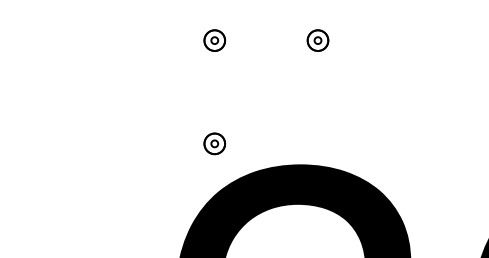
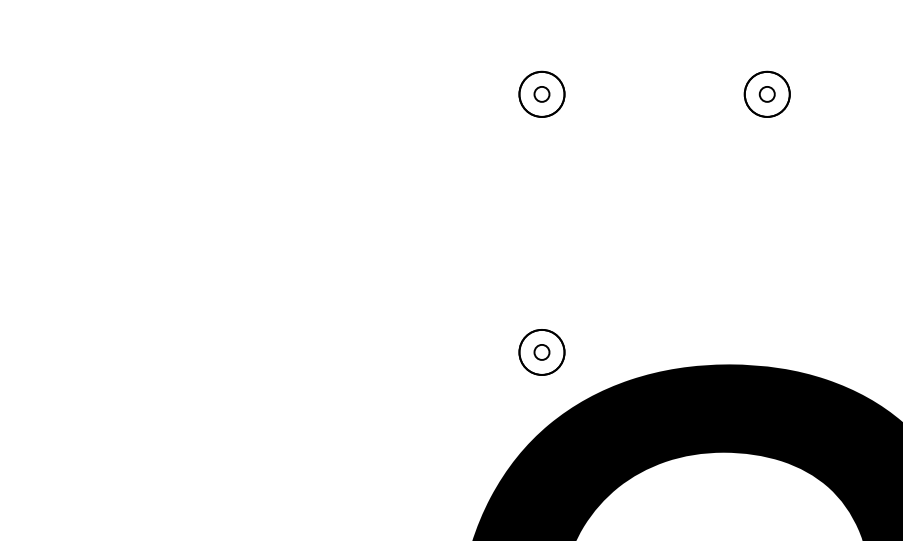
part: (214, 143) -> (541, 351), moved

